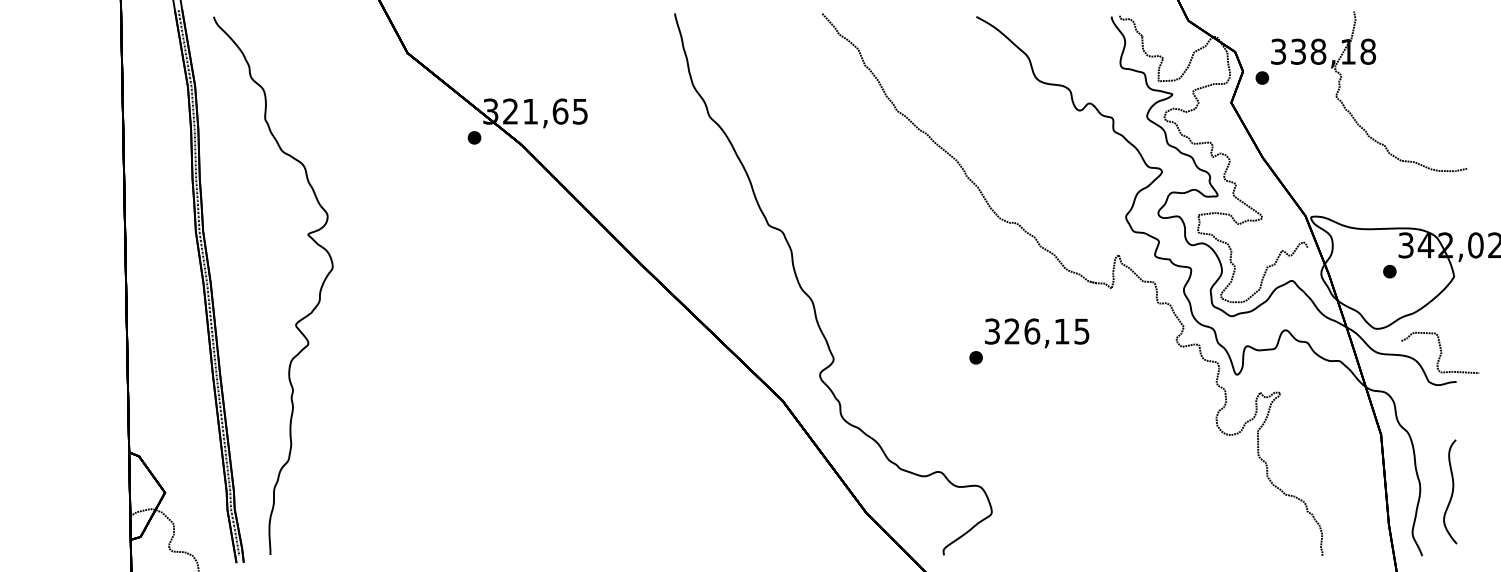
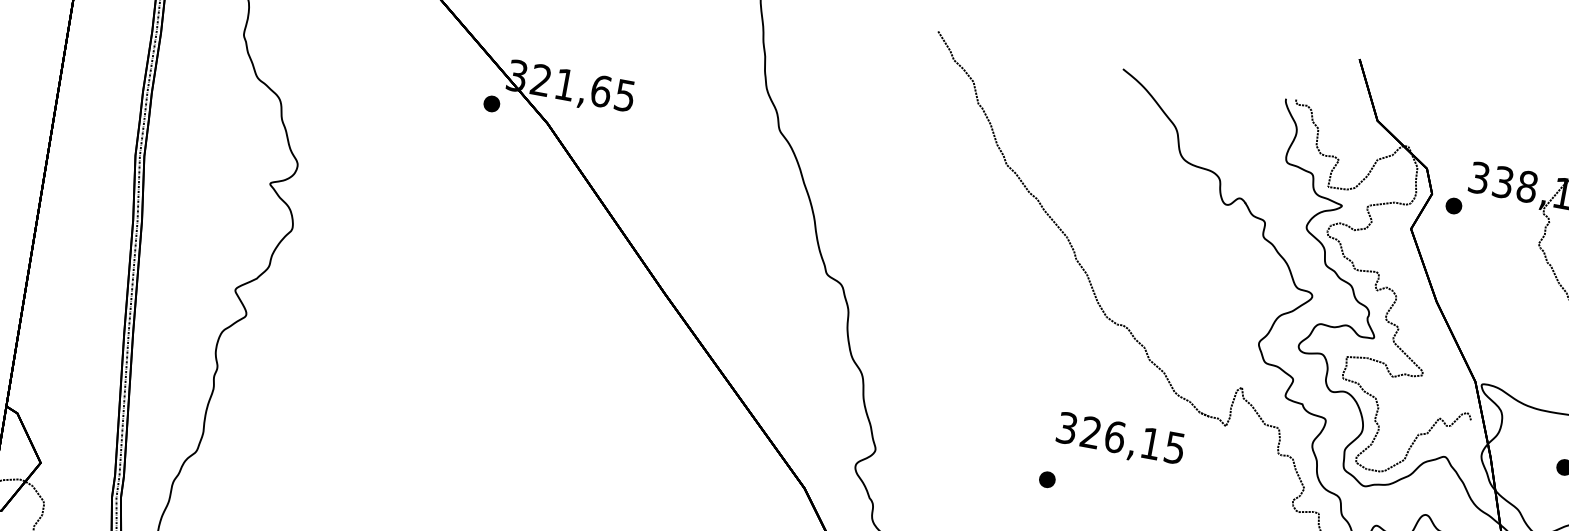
text: (1037, 333) -> (1120, 440), moved

